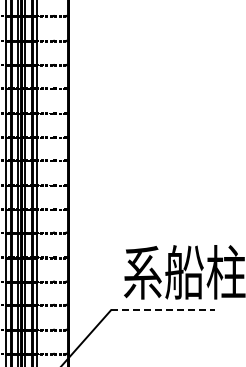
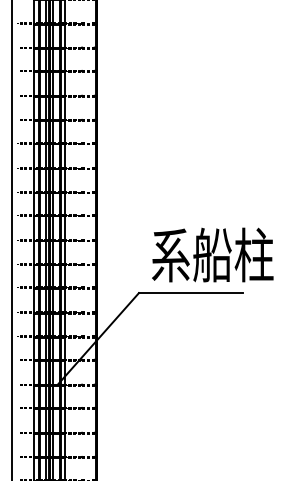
line: (163, 310) -> (191, 293), dashed -> solid

